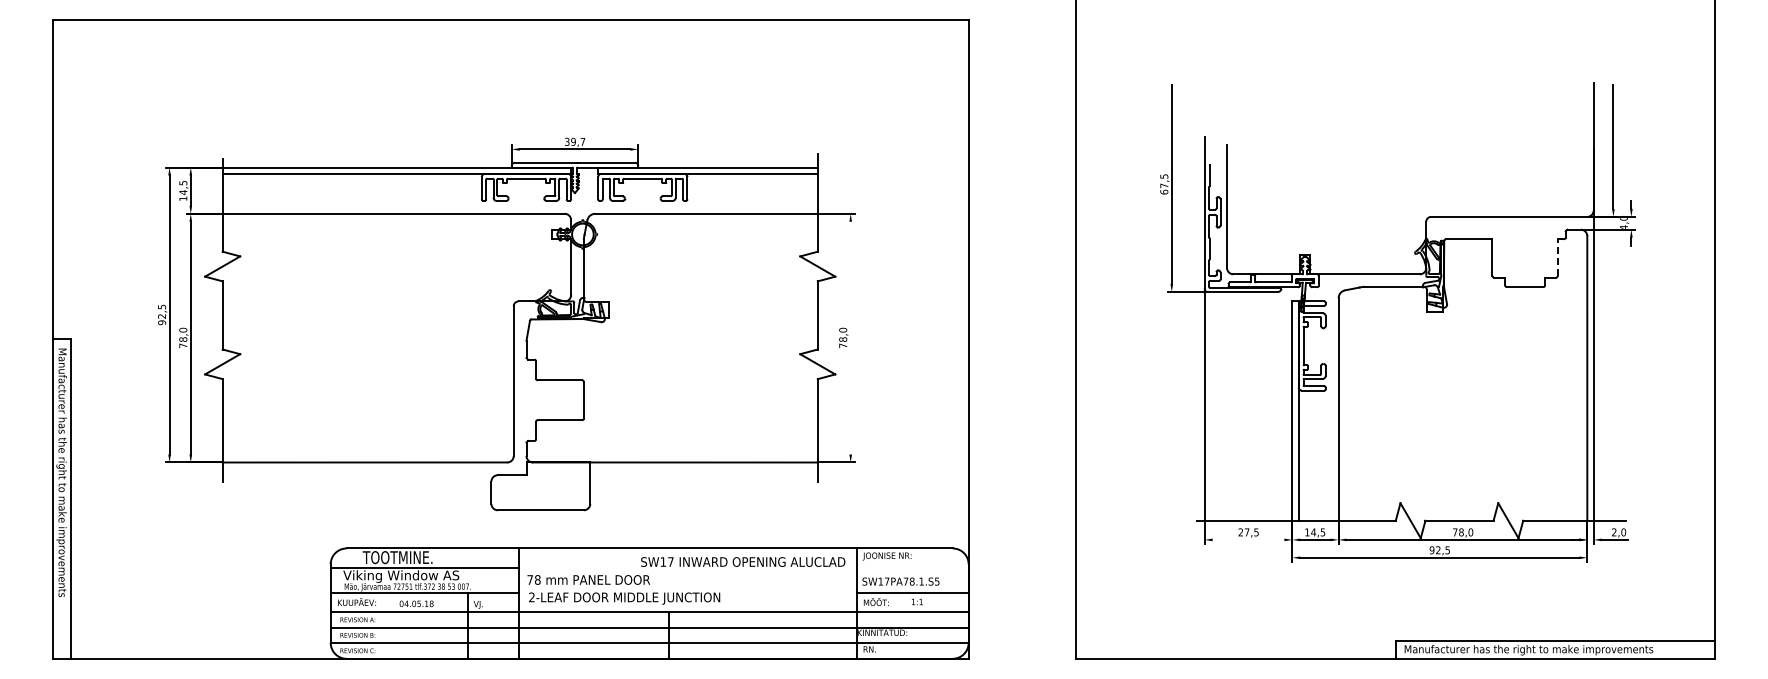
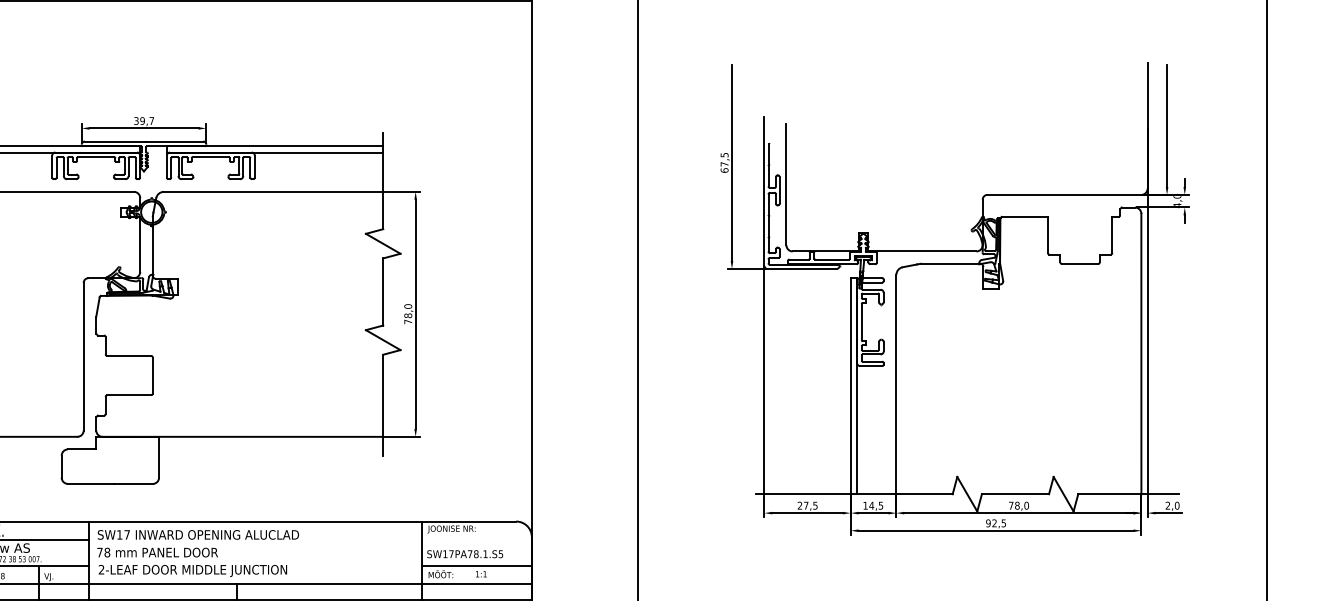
line: (1557, 257) -> (1112, 234), dashed -> solid
line: (850, 337) -> (415, 313), added
line: (1248, 539) -> (807, 512), added
text: (743, 561) -> (198, 534), moved

